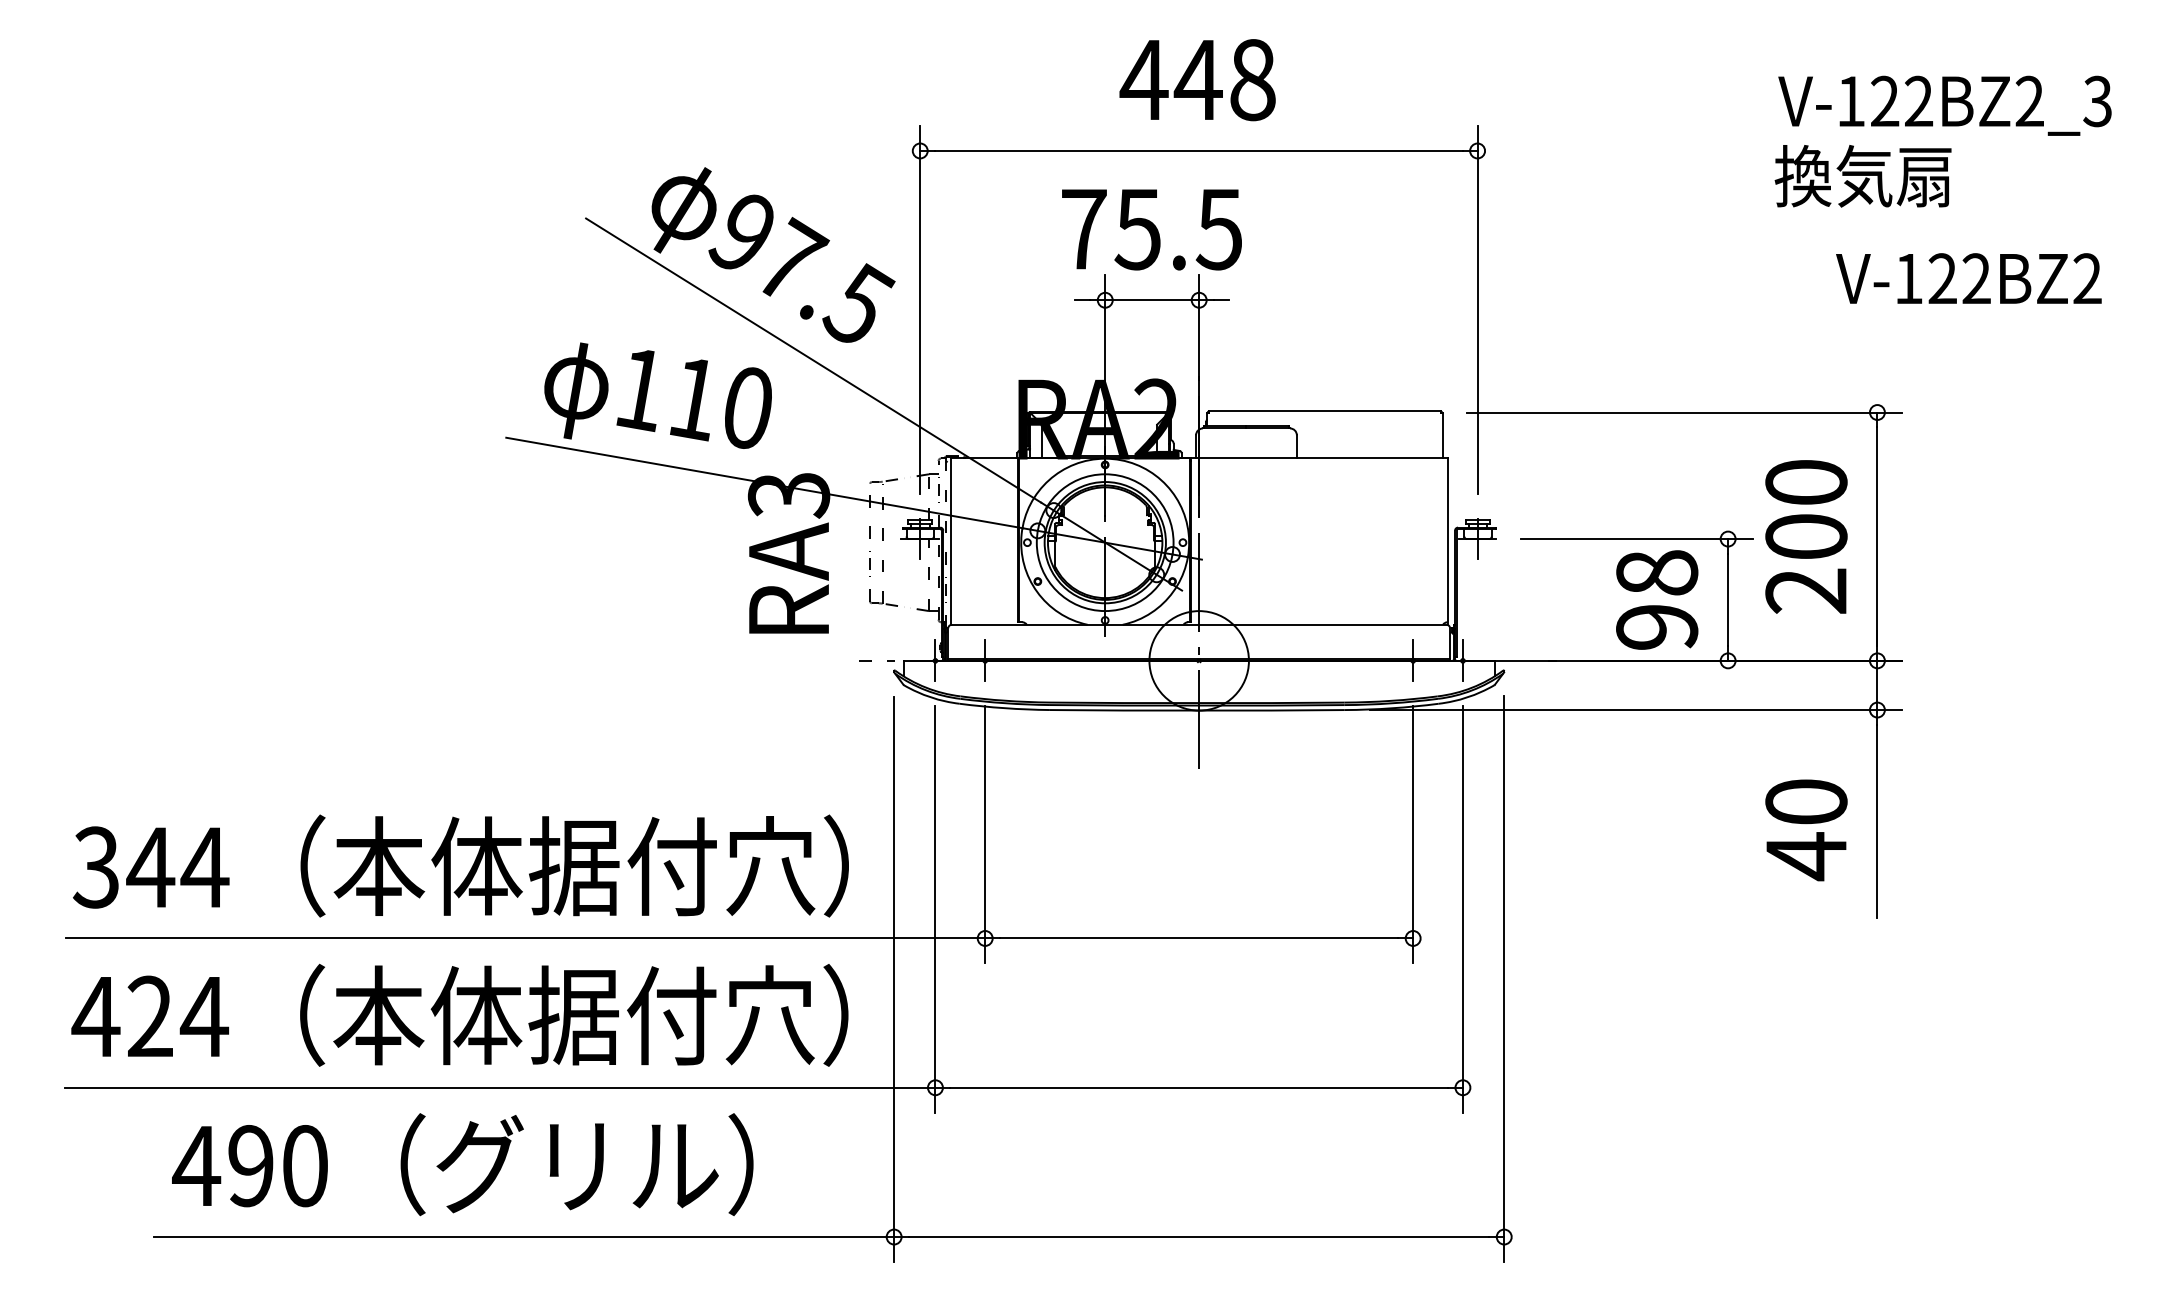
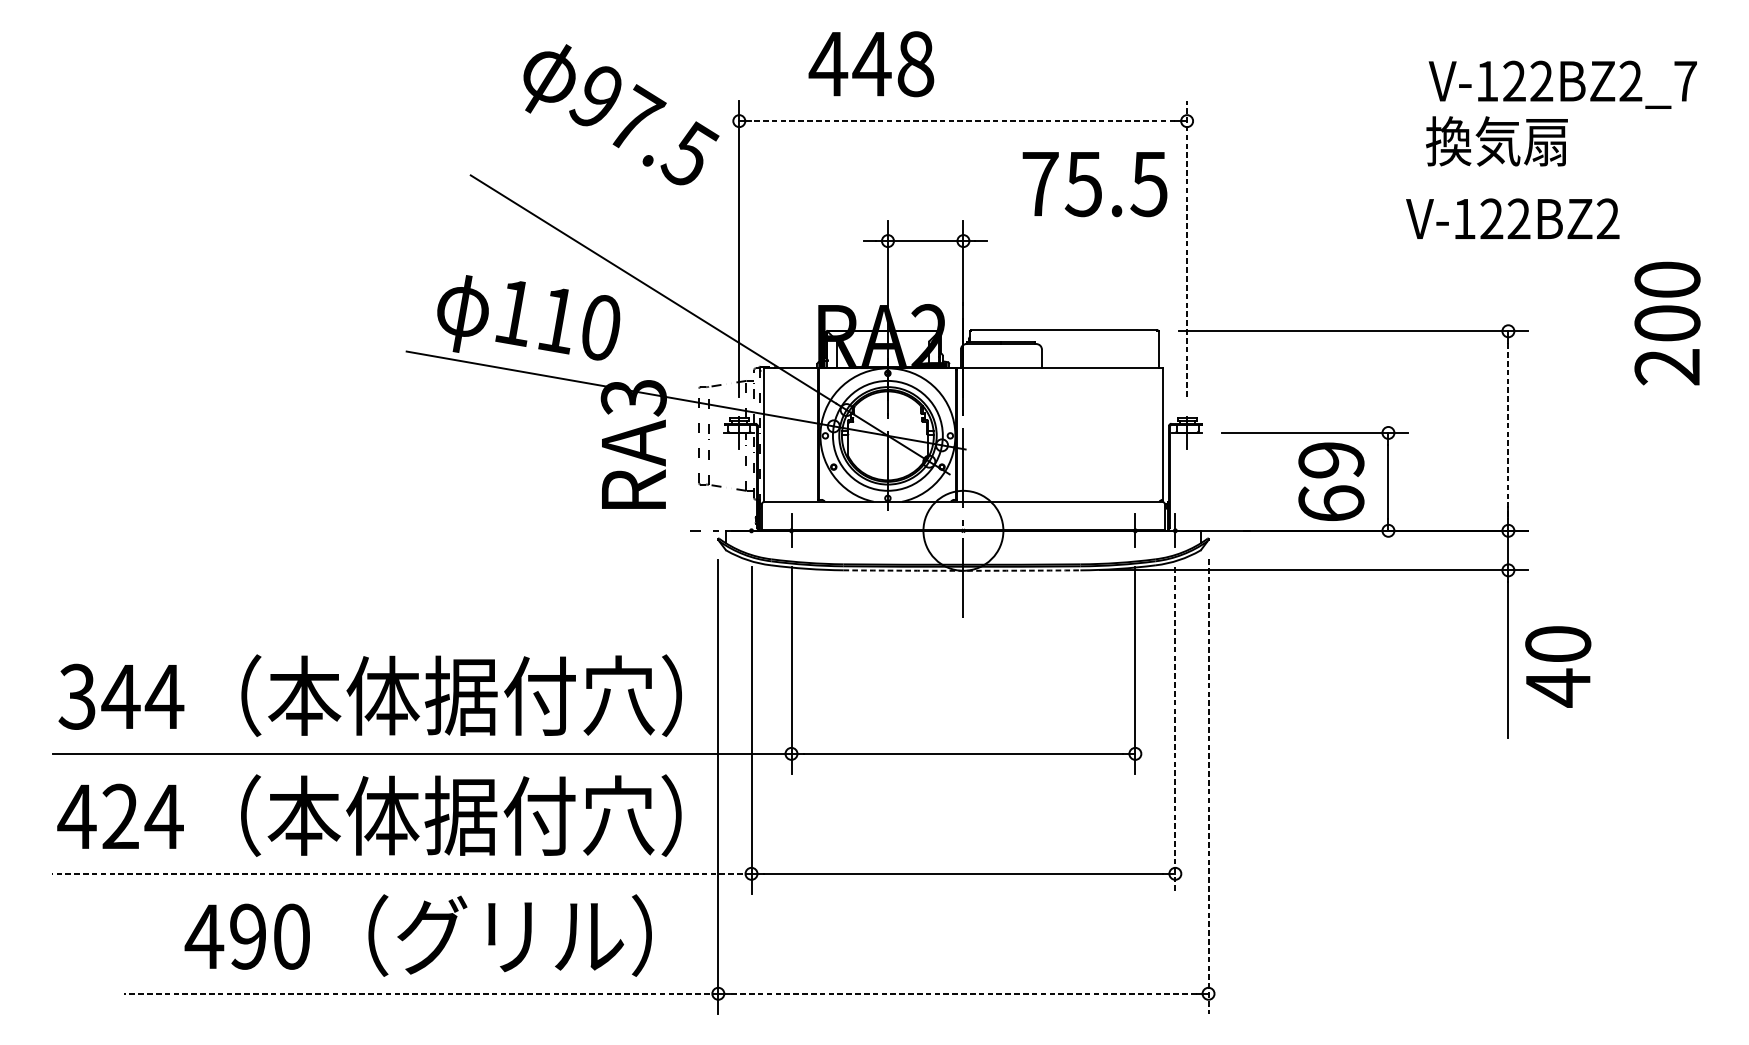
text: (1197, 80) -> (871, 64), moved
text: (2097, 101) -> (1685, 81), V-122BZ2_3 -> V-122BZ2_7
line: (1198, 150) -> (962, 120), solid -> dashed
text: (1151, 229) -> (1094, 184), moved
text: (773, 254) -> (621, 114), moved
text: (1968, 278) -> (1512, 218), moved
line: (1477, 309) -> (1187, 248), solid -> dashed
text: (1806, 536) -> (1667, 323), moved
line: (1877, 537) -> (1508, 431), solid -> dashed
text: (1657, 599) -> (1331, 481), 98 -> 69
line: (935, 660) -> (751, 530), removed
arc: (1197, 710) -> (962, 570), solid -> dashed
text: (1806, 830) -> (1558, 667), moved
line: (1462, 909) -> (1175, 730), solid -> dashed
line: (1504, 978) -> (1208, 786), solid -> dashed
line: (499, 1087) -> (401, 873), solid -> dashed
text: (462, 1164) -> (418, 935), moved
line: (523, 1237) -> (420, 994), solid -> dashed
line: (1198, 1237) -> (962, 994), solid -> dashed

